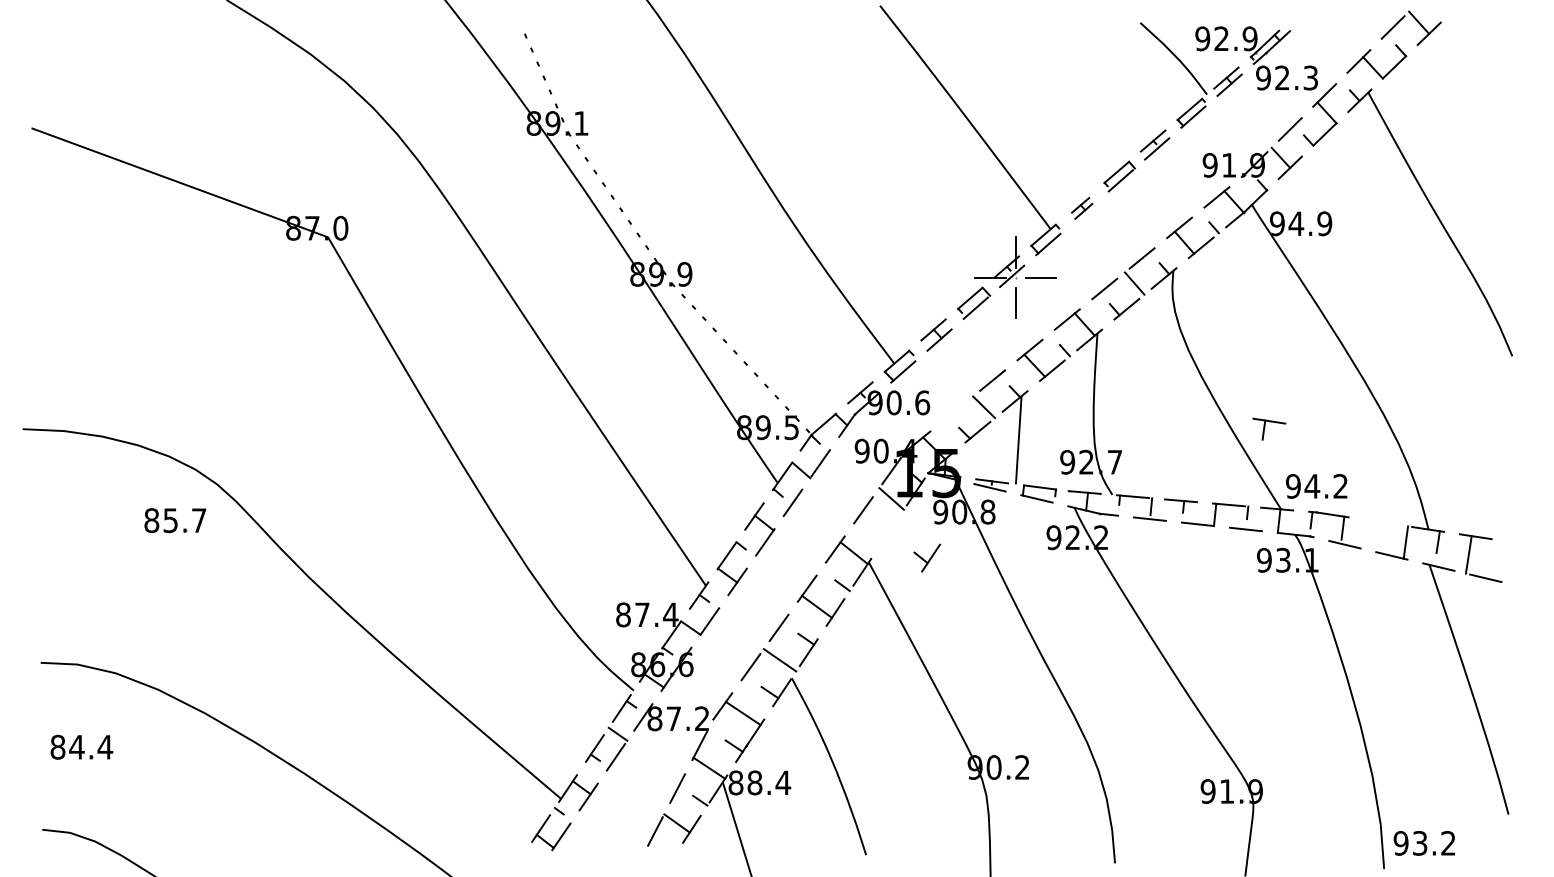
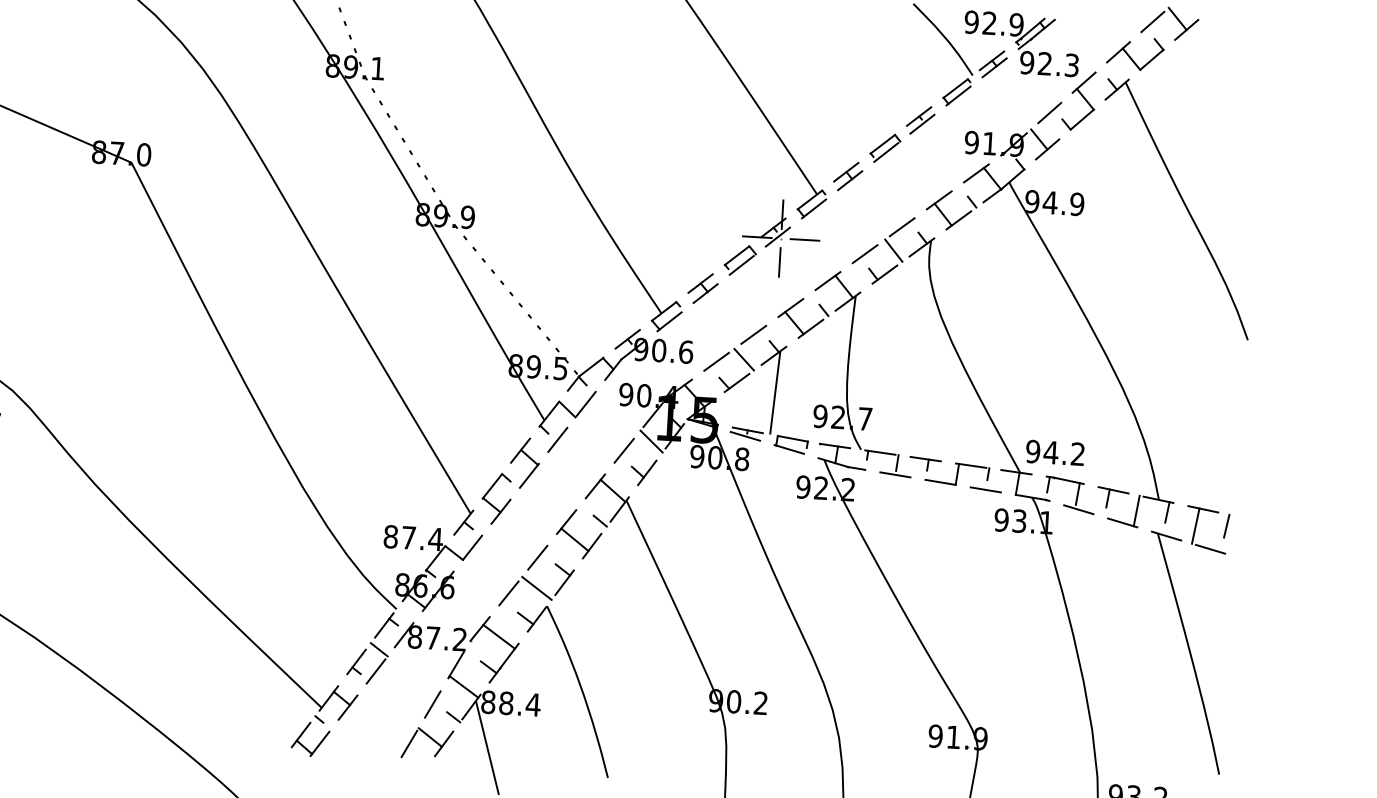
part: (1081, 208) -> (847, 176), size x1.43
line: (954, 410) -> (715, 361), added
part: (1269, 428) -> (1113, 497), moved
line: (1501, 552) -> (1226, 525), added
part: (926, 557) -> (642, 472), moved

